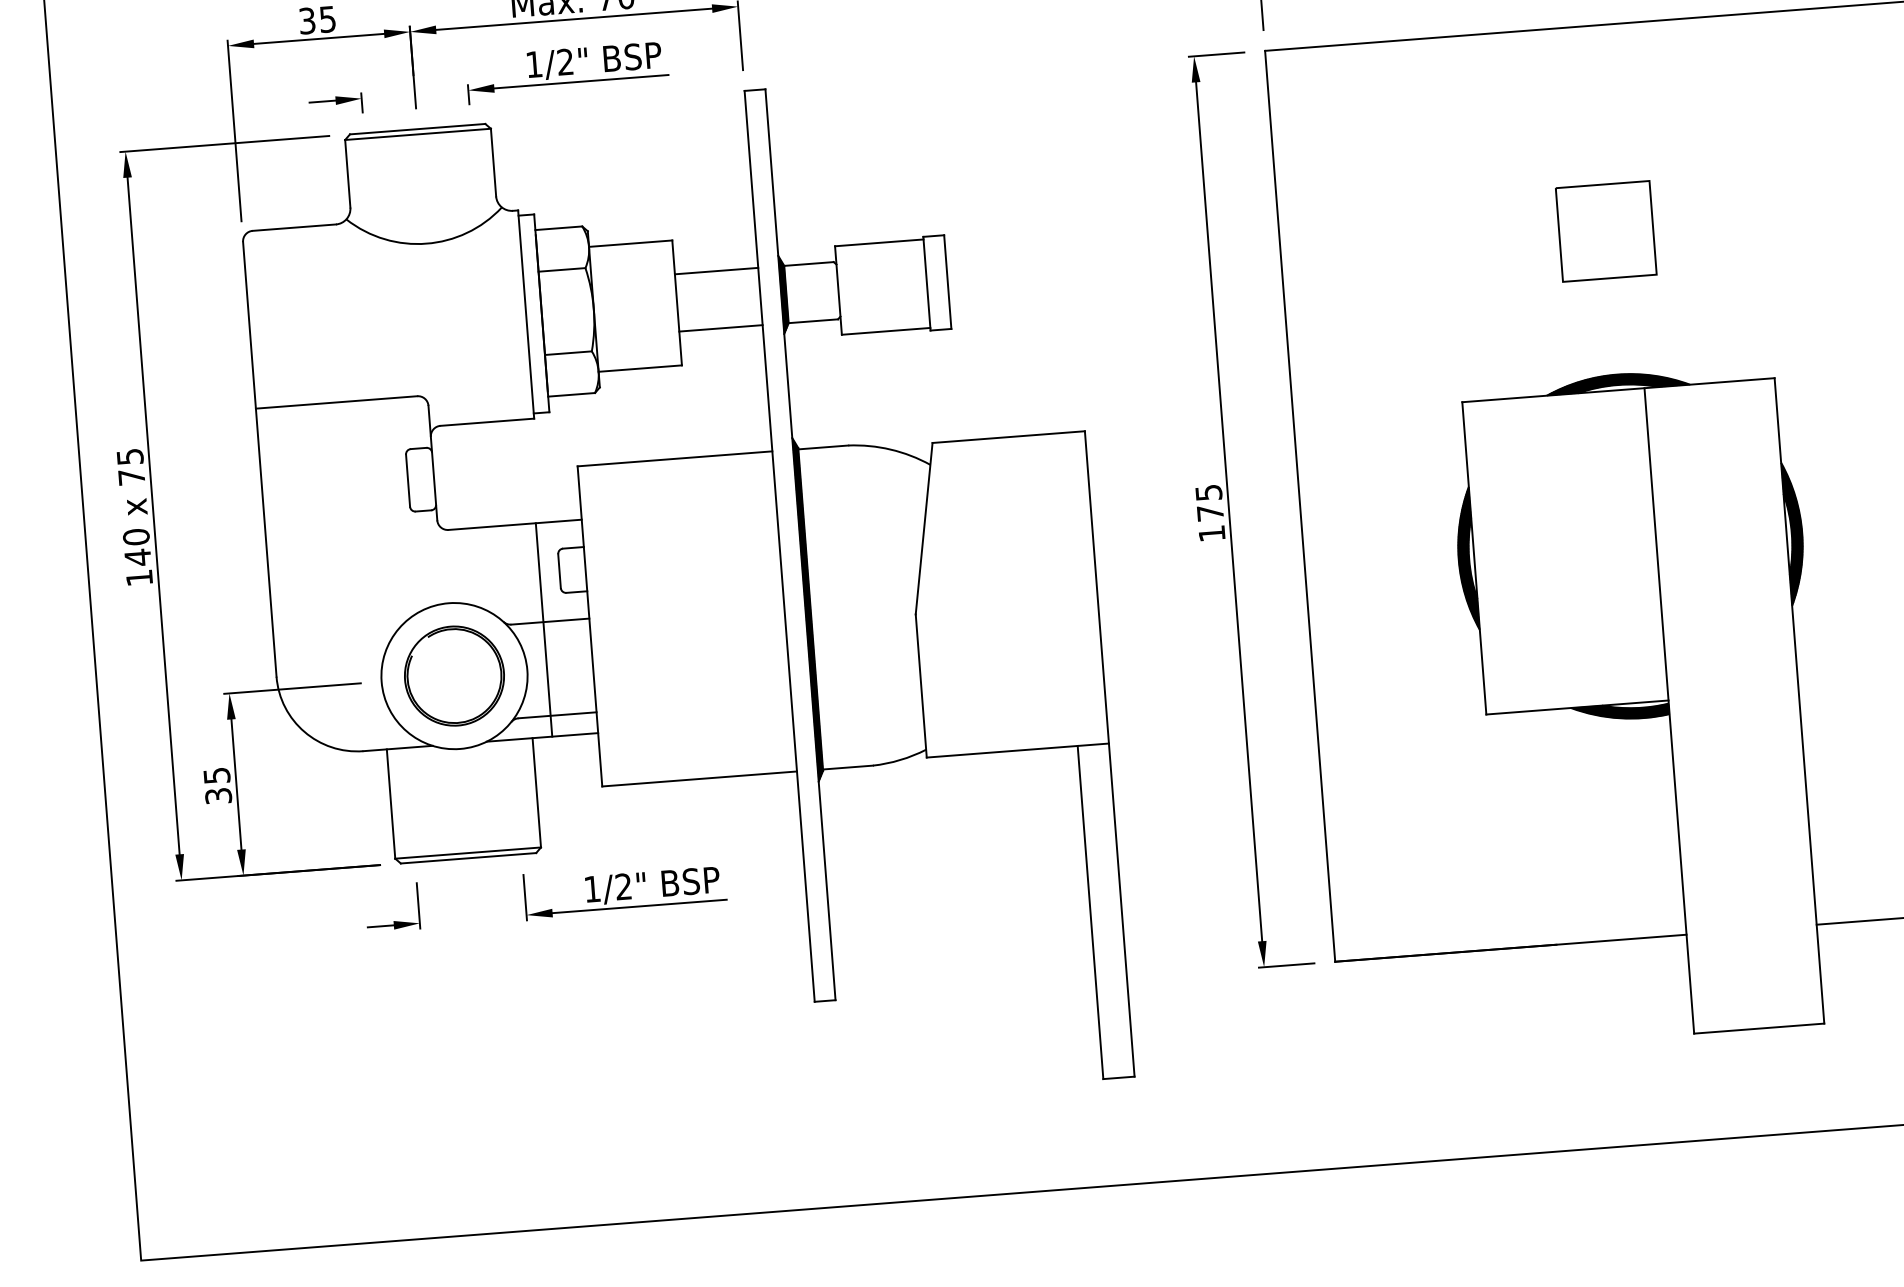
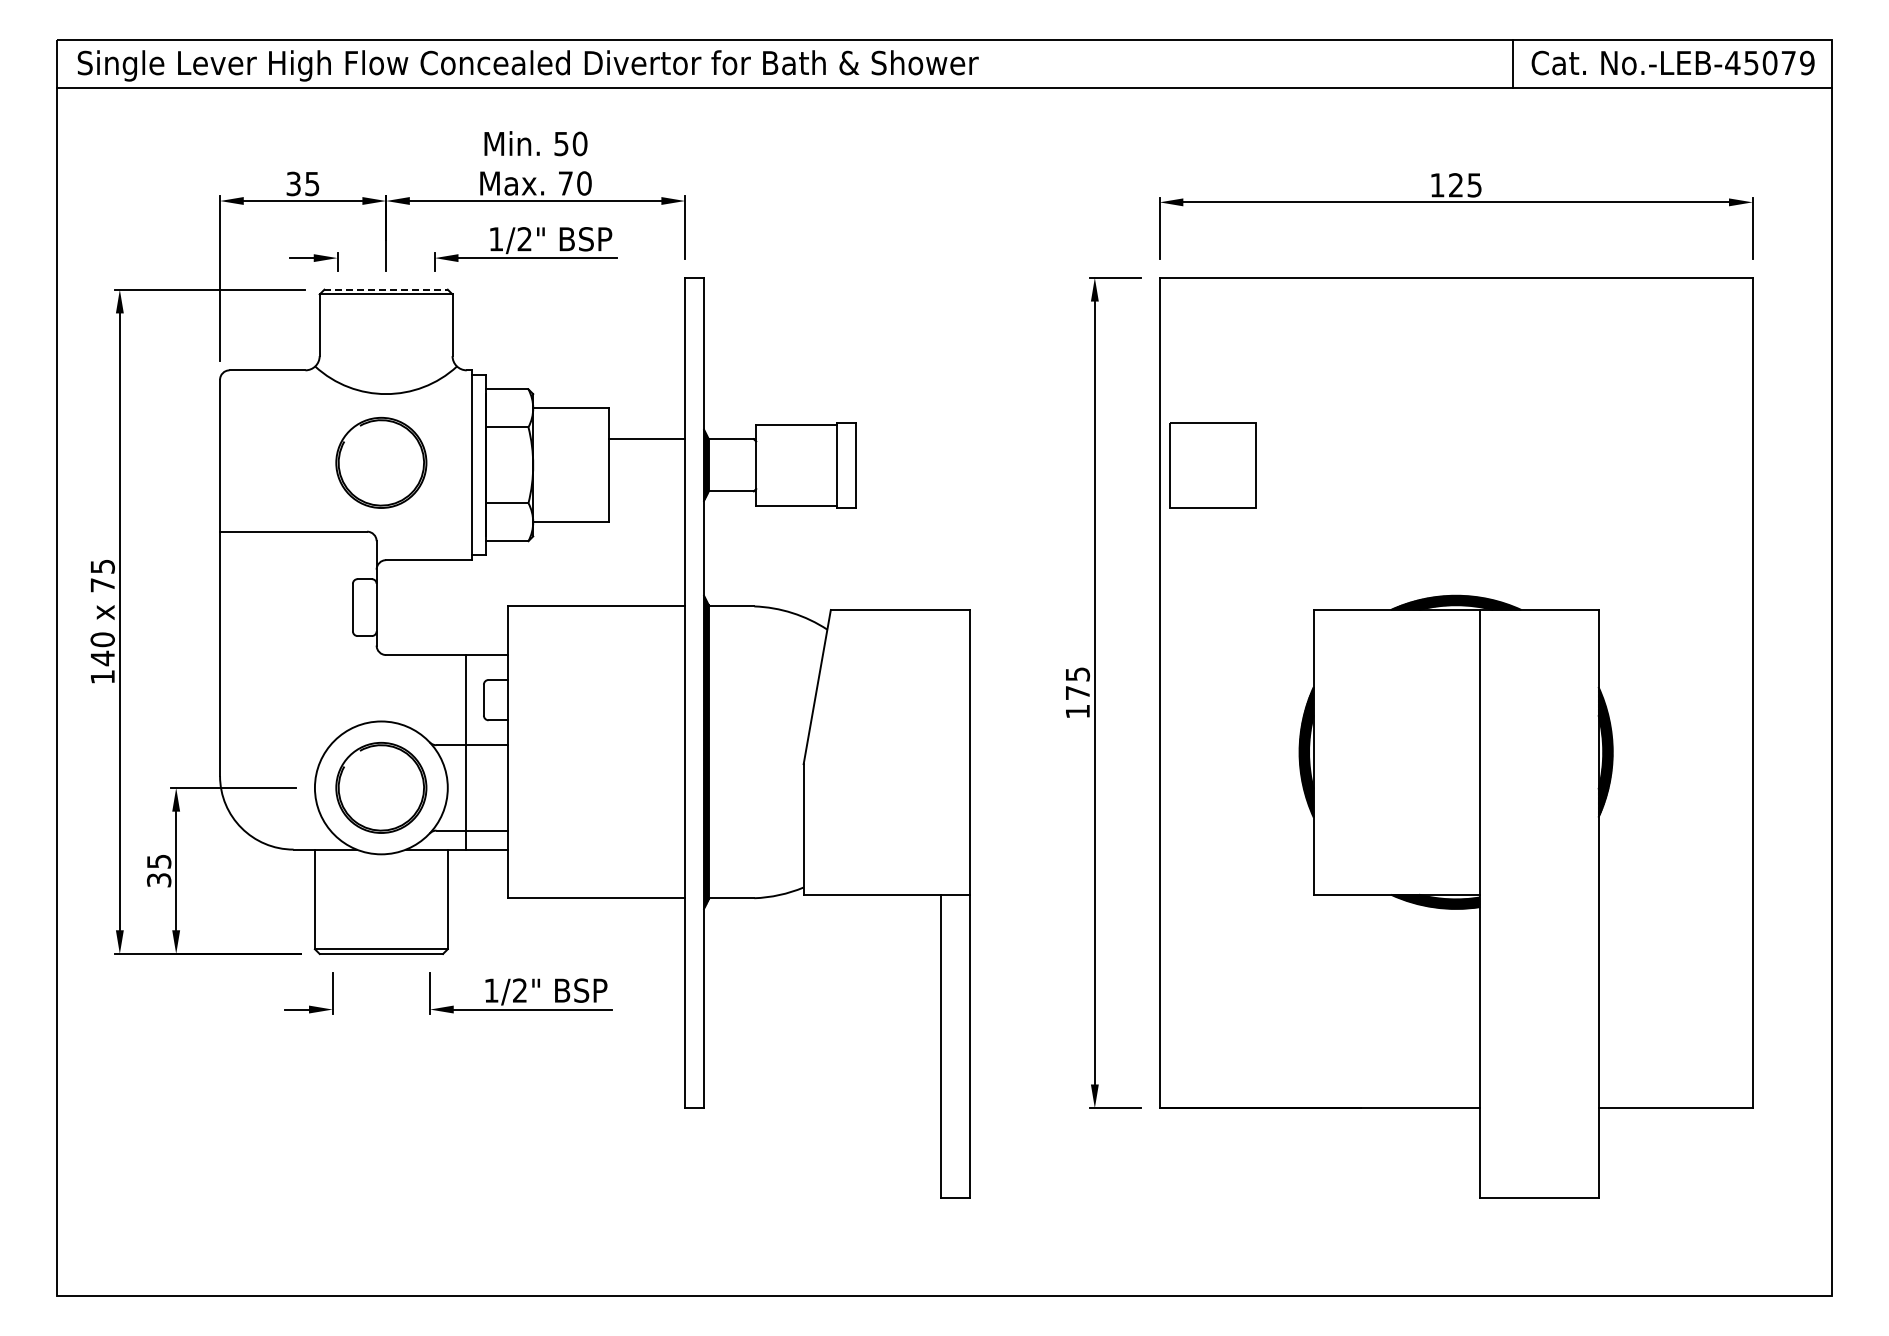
line: (418, 128) -> (386, 289), solid -> dashed
part: (1605, 231) -> (1212, 465), moved
part: (427, 319) -> (381, 462), added
line: (721, 328) -> (647, 491), removed

